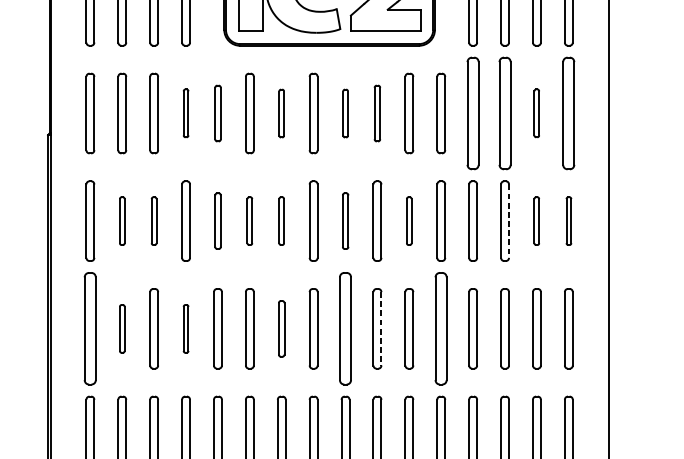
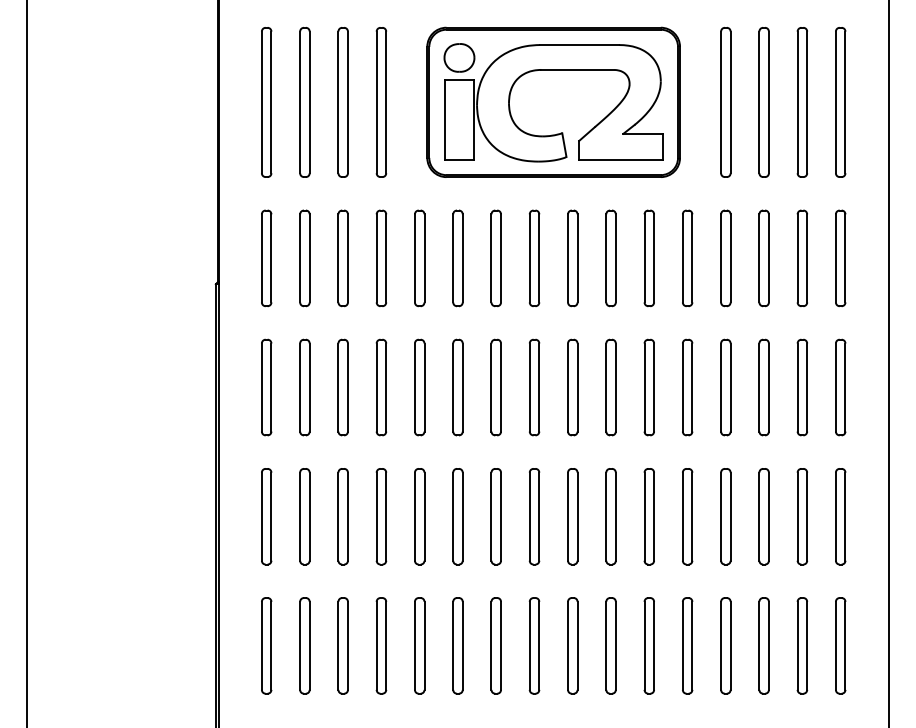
part: (186, 112) -> (381, 257), size x1.67
part: (536, 112) -> (801, 257), size x1.67
part: (217, 113) -> (419, 258), size x1.43
part: (281, 113) -> (495, 258), size x1.67
part: (345, 113) -> (572, 258), size x1.67
part: (376, 113) -> (610, 258), size x1.43
part: (472, 113) -> (725, 258), size x0.71
part: (504, 113) -> (763, 258), size x0.71
part: (568, 113) -> (840, 258), size x0.71
part: (121, 221) -> (304, 387), size x1.67
part: (153, 221) -> (342, 387), size x1.67
part: (217, 221) -> (419, 387), size x1.43
part: (249, 221) -> (457, 387), size x1.67
part: (281, 221) -> (495, 387), size x1.67
part: (345, 221) -> (572, 387), size x1.43
part: (408, 221) -> (648, 387), size x1.67
line: (508, 221) -> (768, 388), dashed -> solid
part: (536, 221) -> (801, 387), size x1.67
part: (568, 221) -> (840, 387), size x1.67
part: (90, 328) -> (266, 516), size x0.71
part: (121, 328) -> (304, 516), size x1.67
part: (186, 328) -> (381, 516), size x1.67
part: (281, 328) -> (495, 516), size x1.43
part: (345, 328) -> (572, 516), size x0.71
part: (441, 328) -> (687, 516), size x0.71
line: (381, 329) -> (615, 517), dashed -> solid

